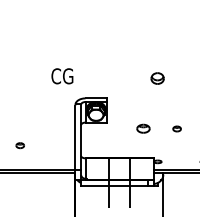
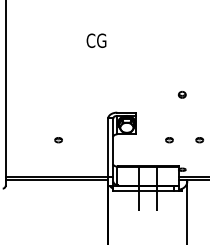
text: (62, 75) -> (96, 40), moved
part: (157, 78) -> (182, 94), size x0.62
part: (143, 129) -> (169, 140), size x0.62
part: (20, 146) -> (58, 140), moved

